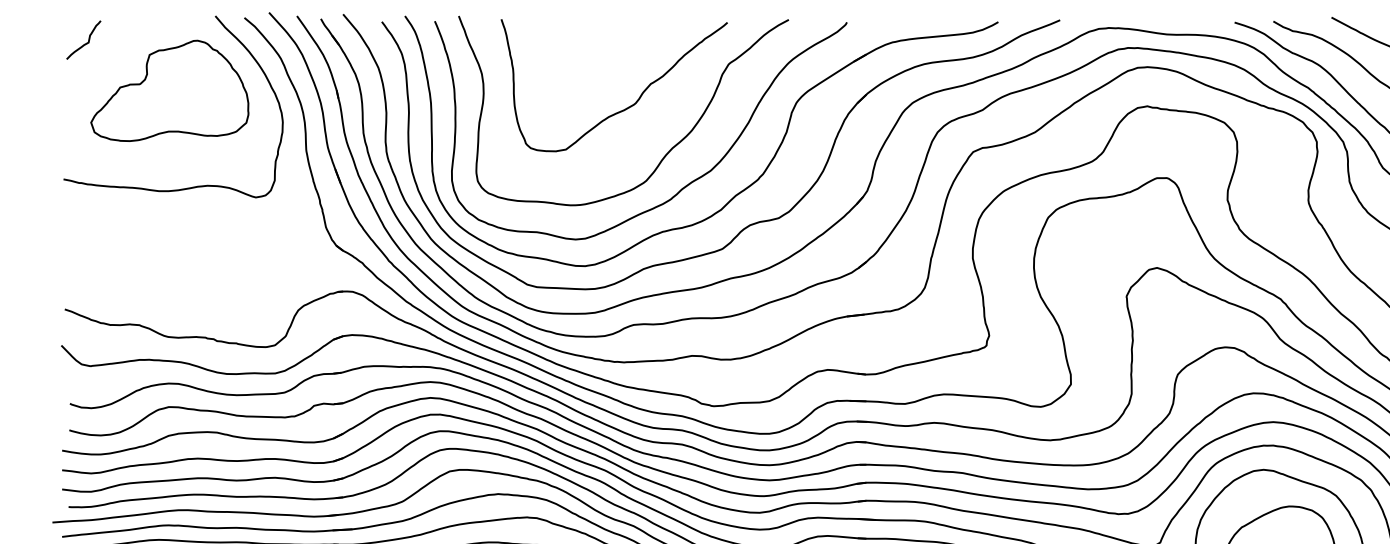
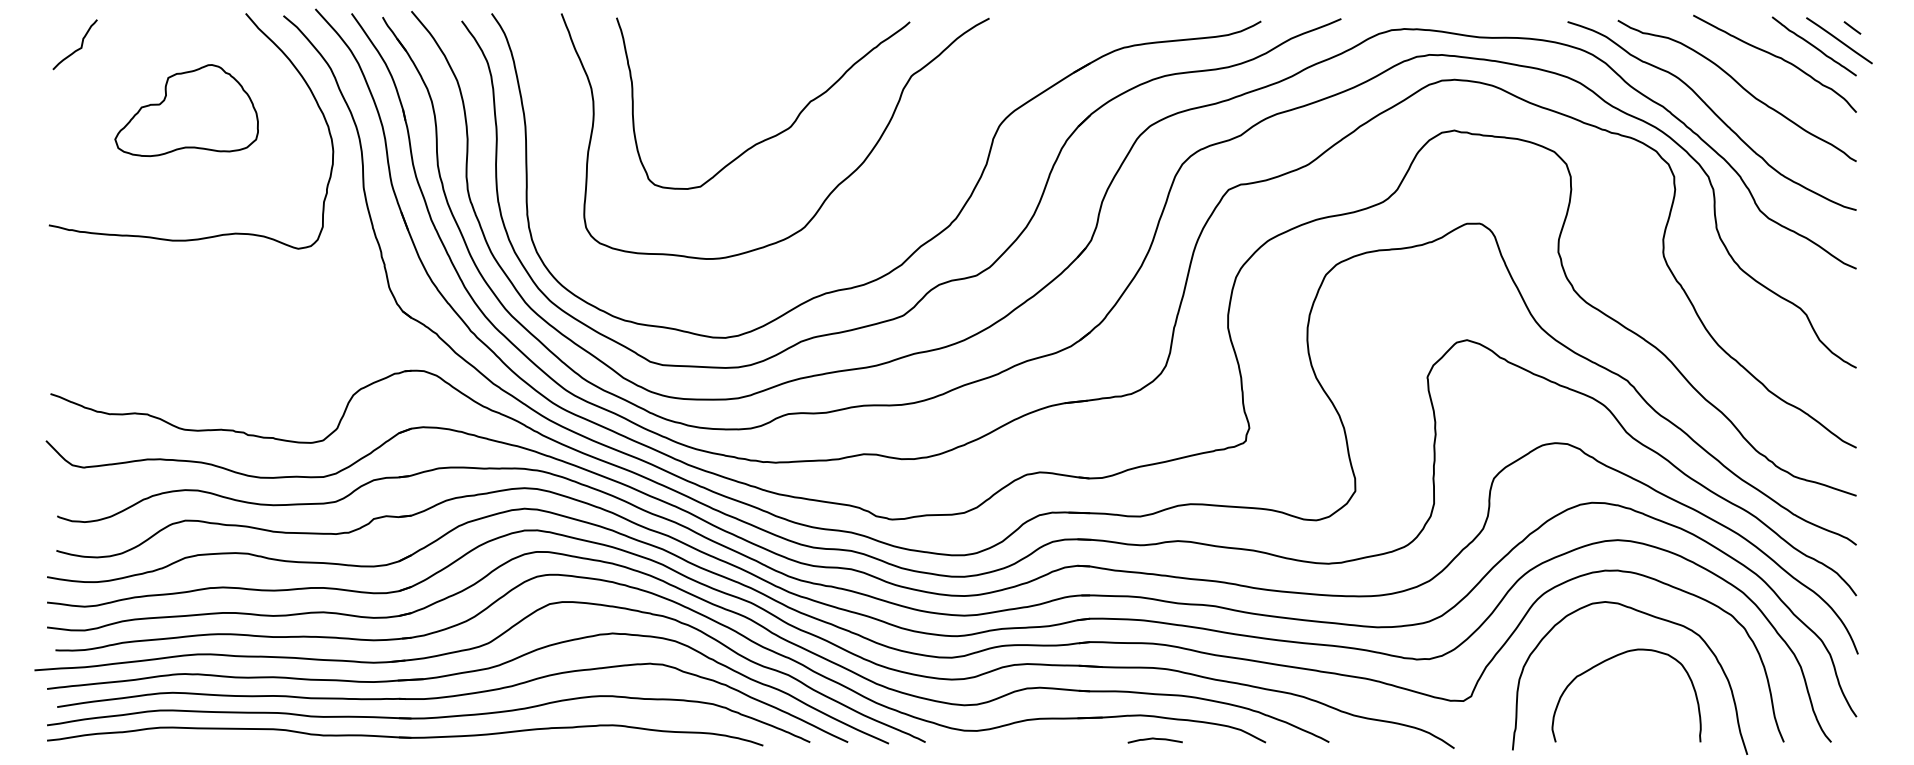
part: (169, 90) -> (186, 110), size x0.7
curve: (682, 187) -> (851, 236), removed

